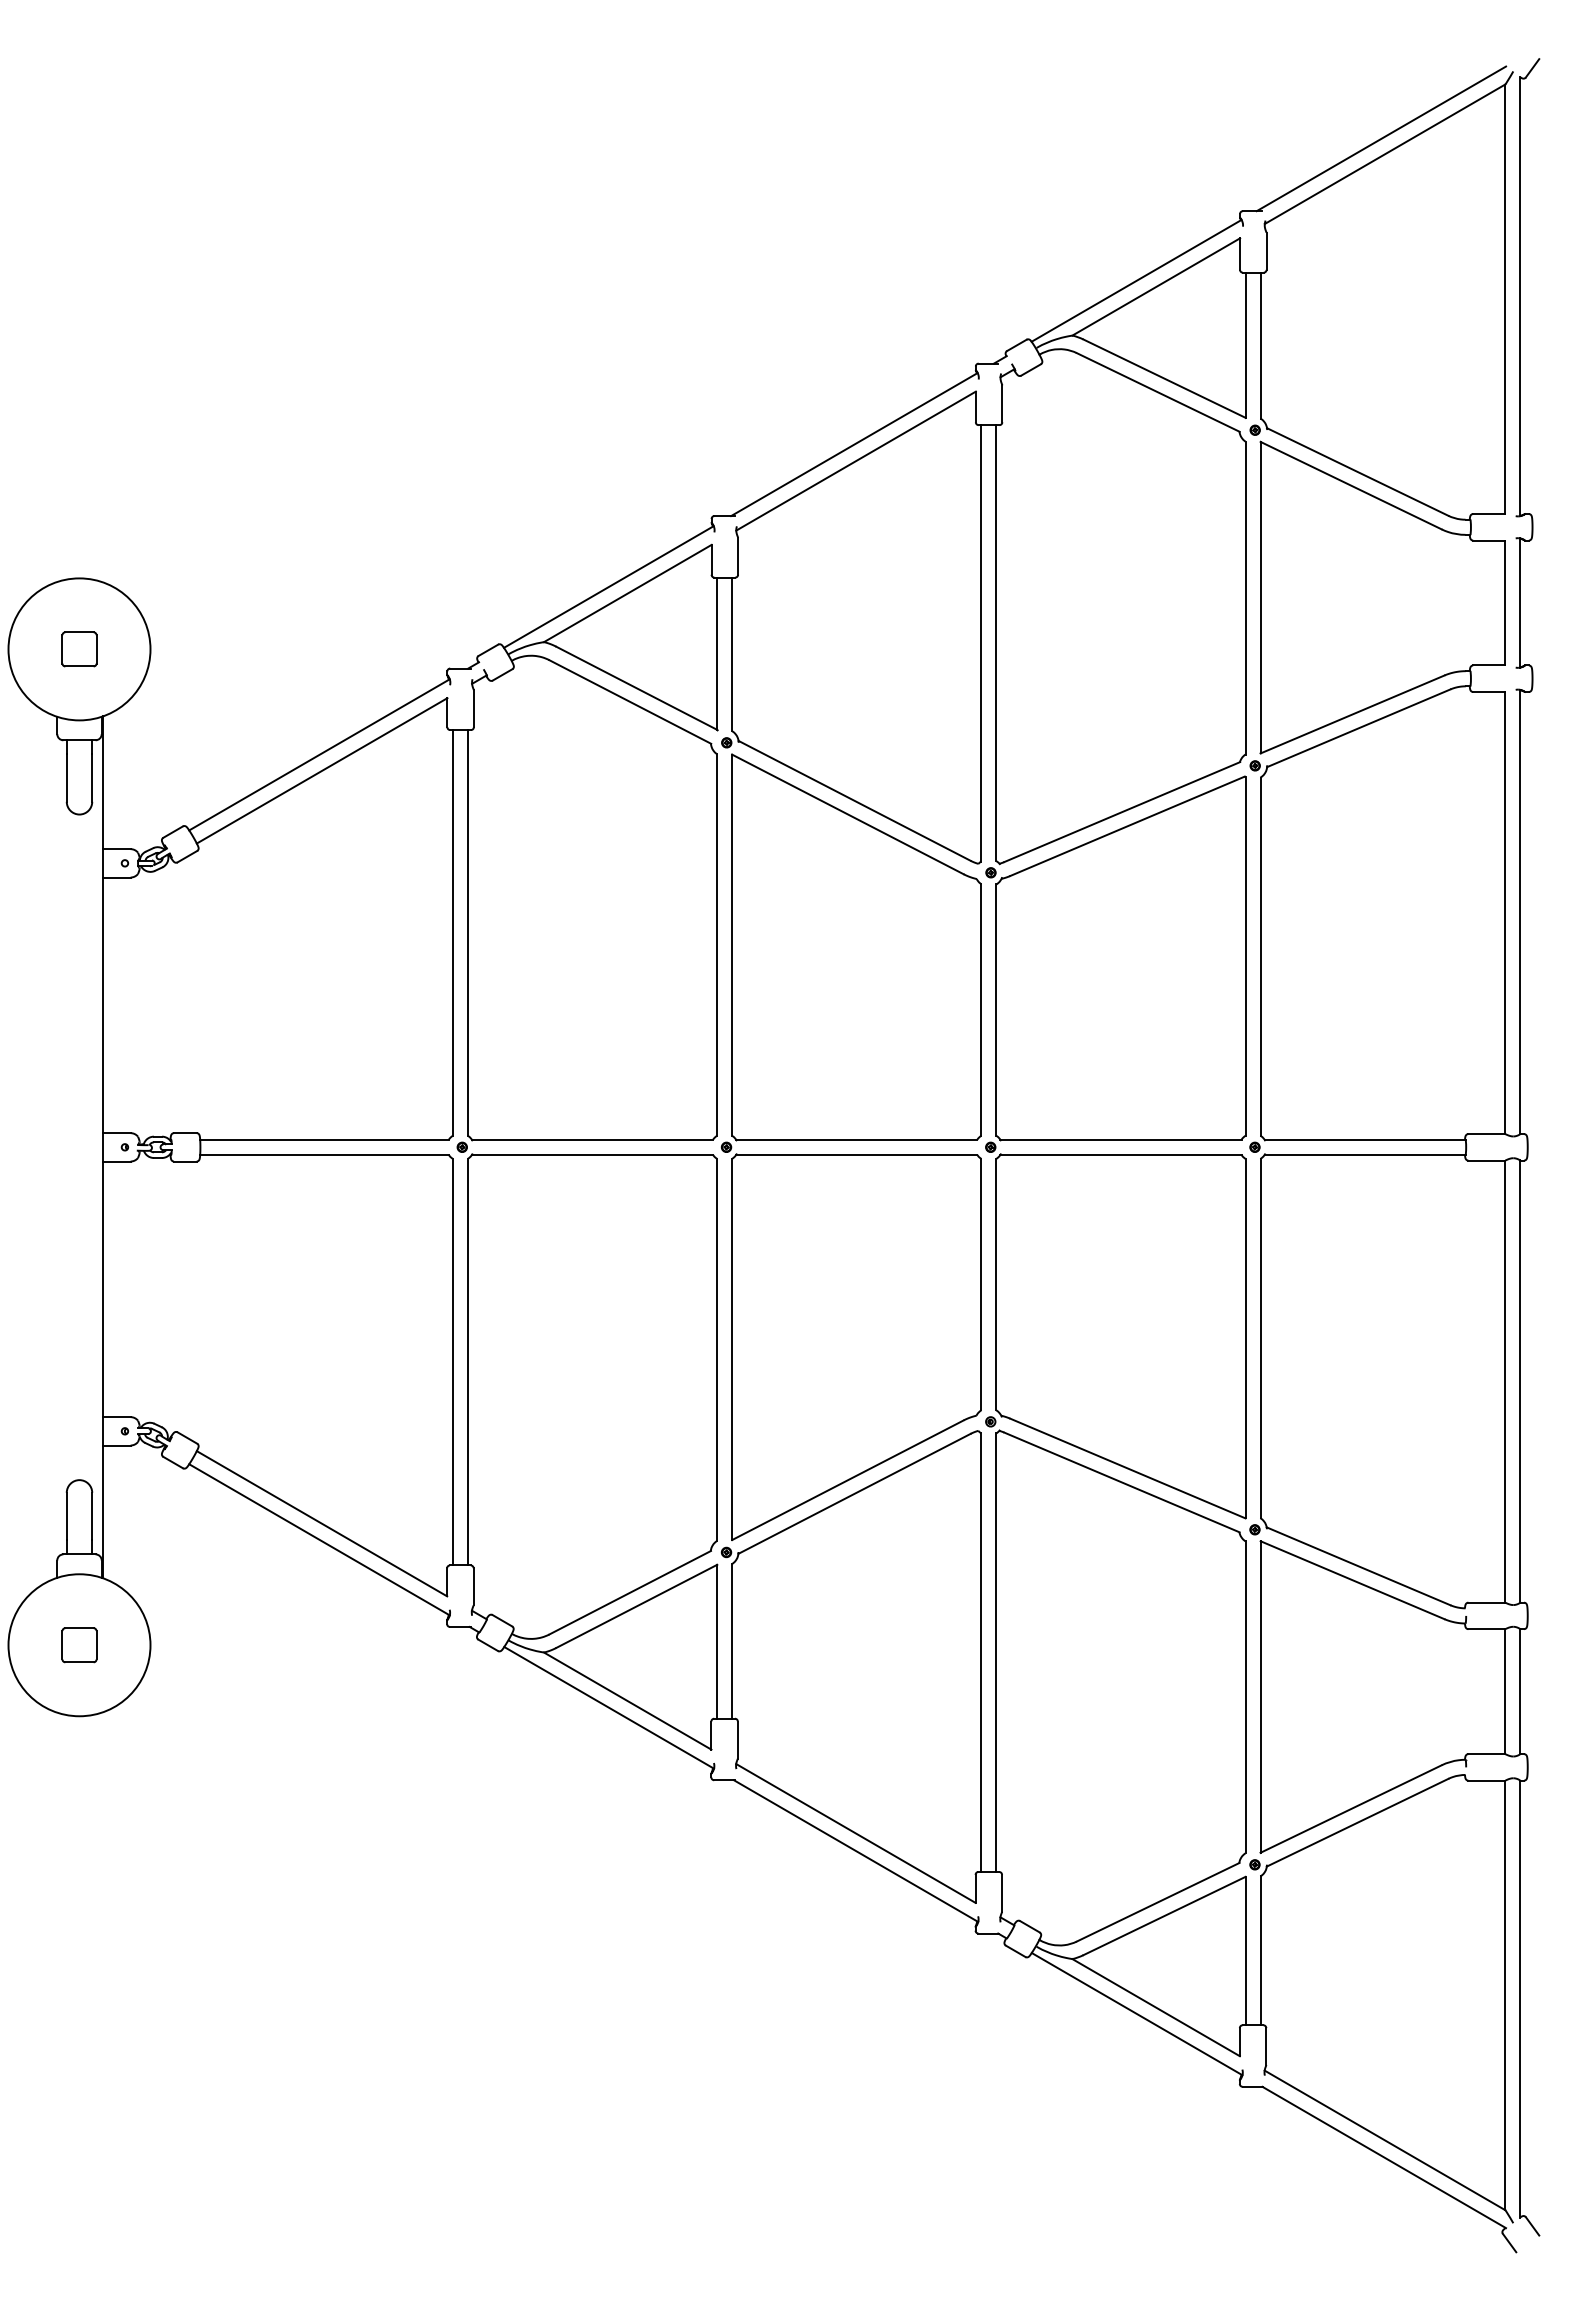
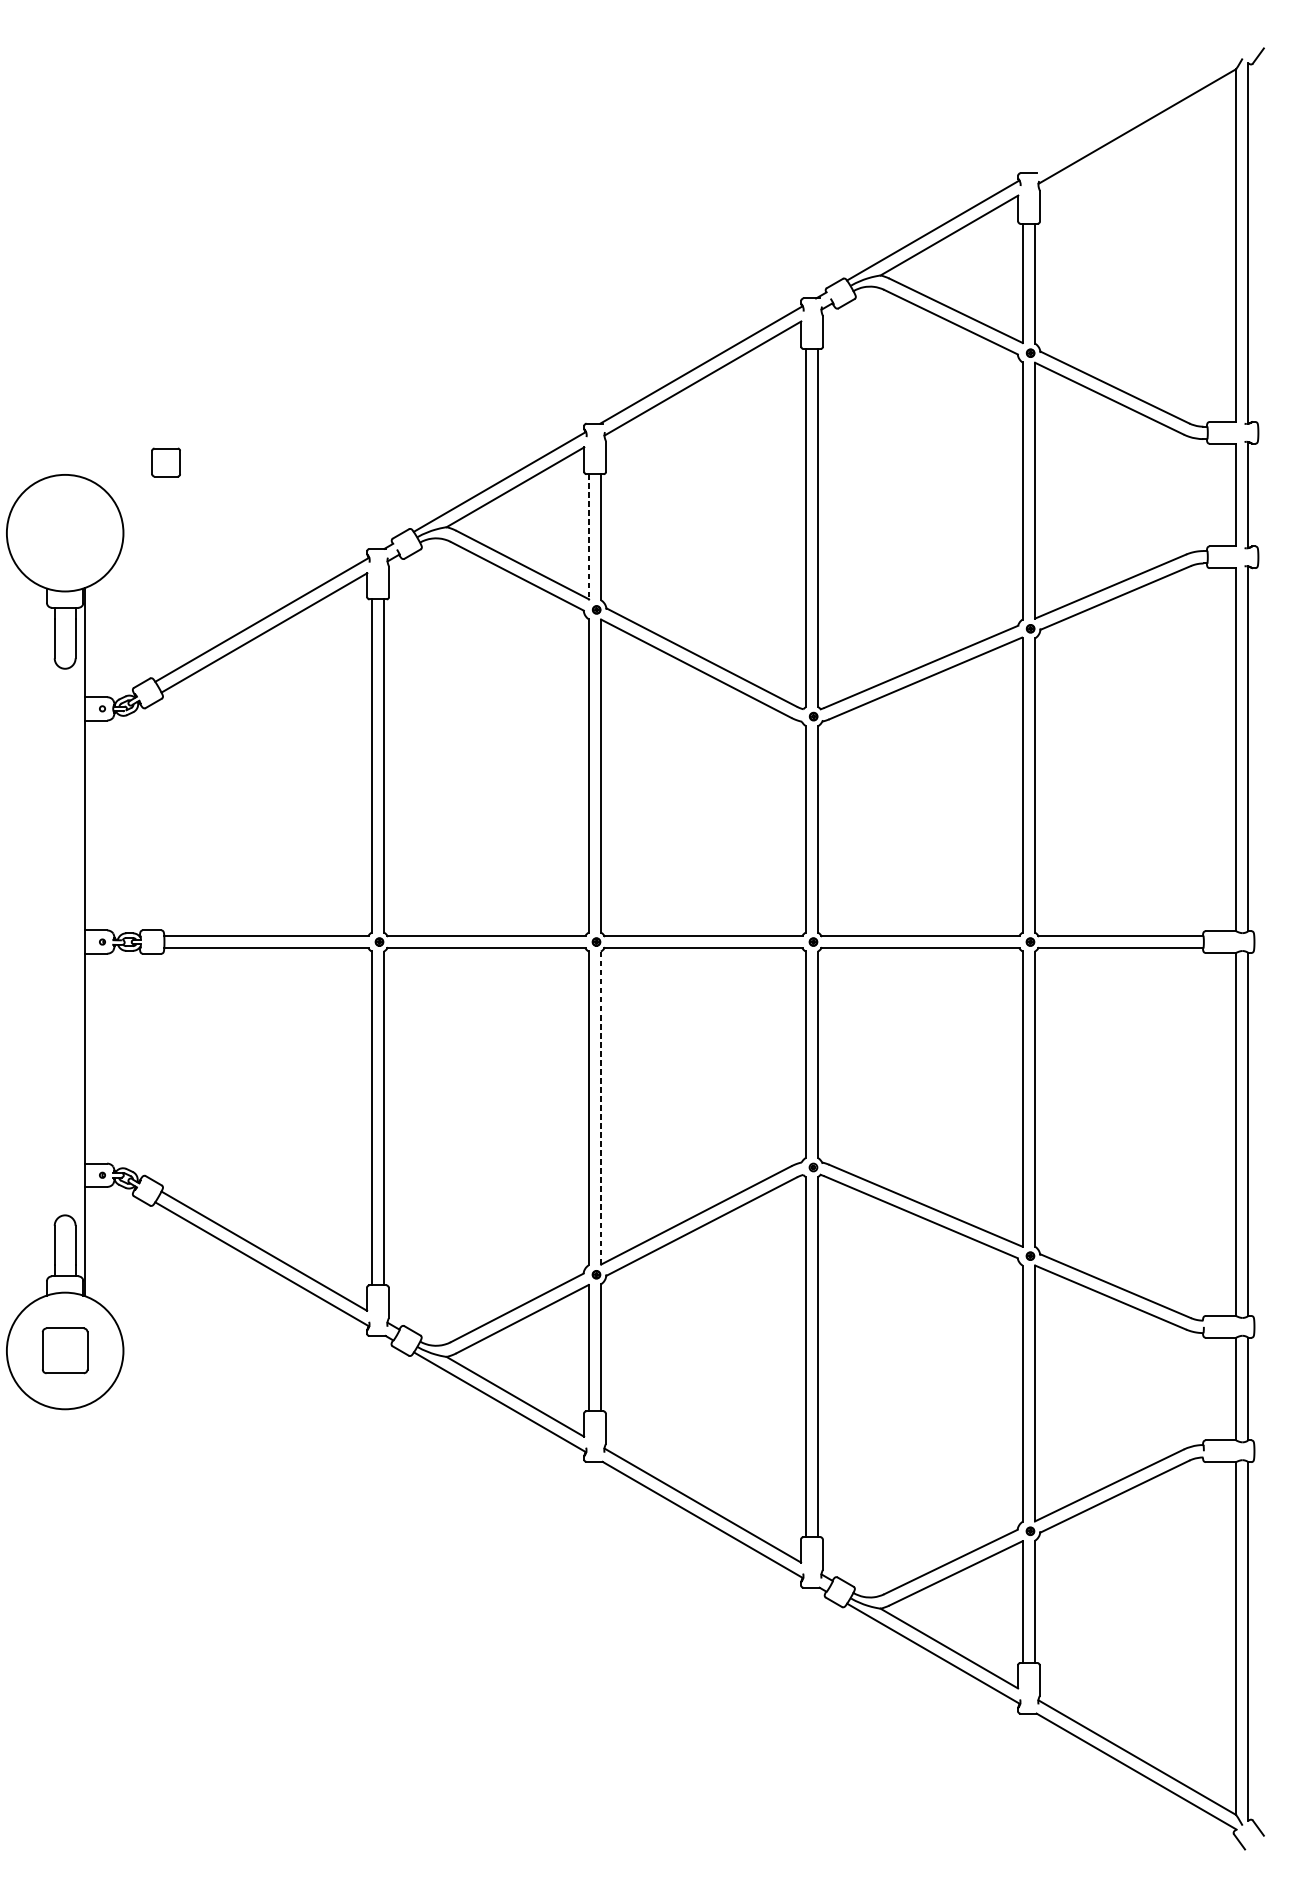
line: (1381, 138) -> (1134, 113), removed
part: (79, 649) -> (166, 462), moved
line: (717, 654) -> (589, 537), solid -> dashed
line: (732, 1349) -> (601, 1108), solid -> dashed
part: (79, 1645) -> (65, 1351), size x1.6

